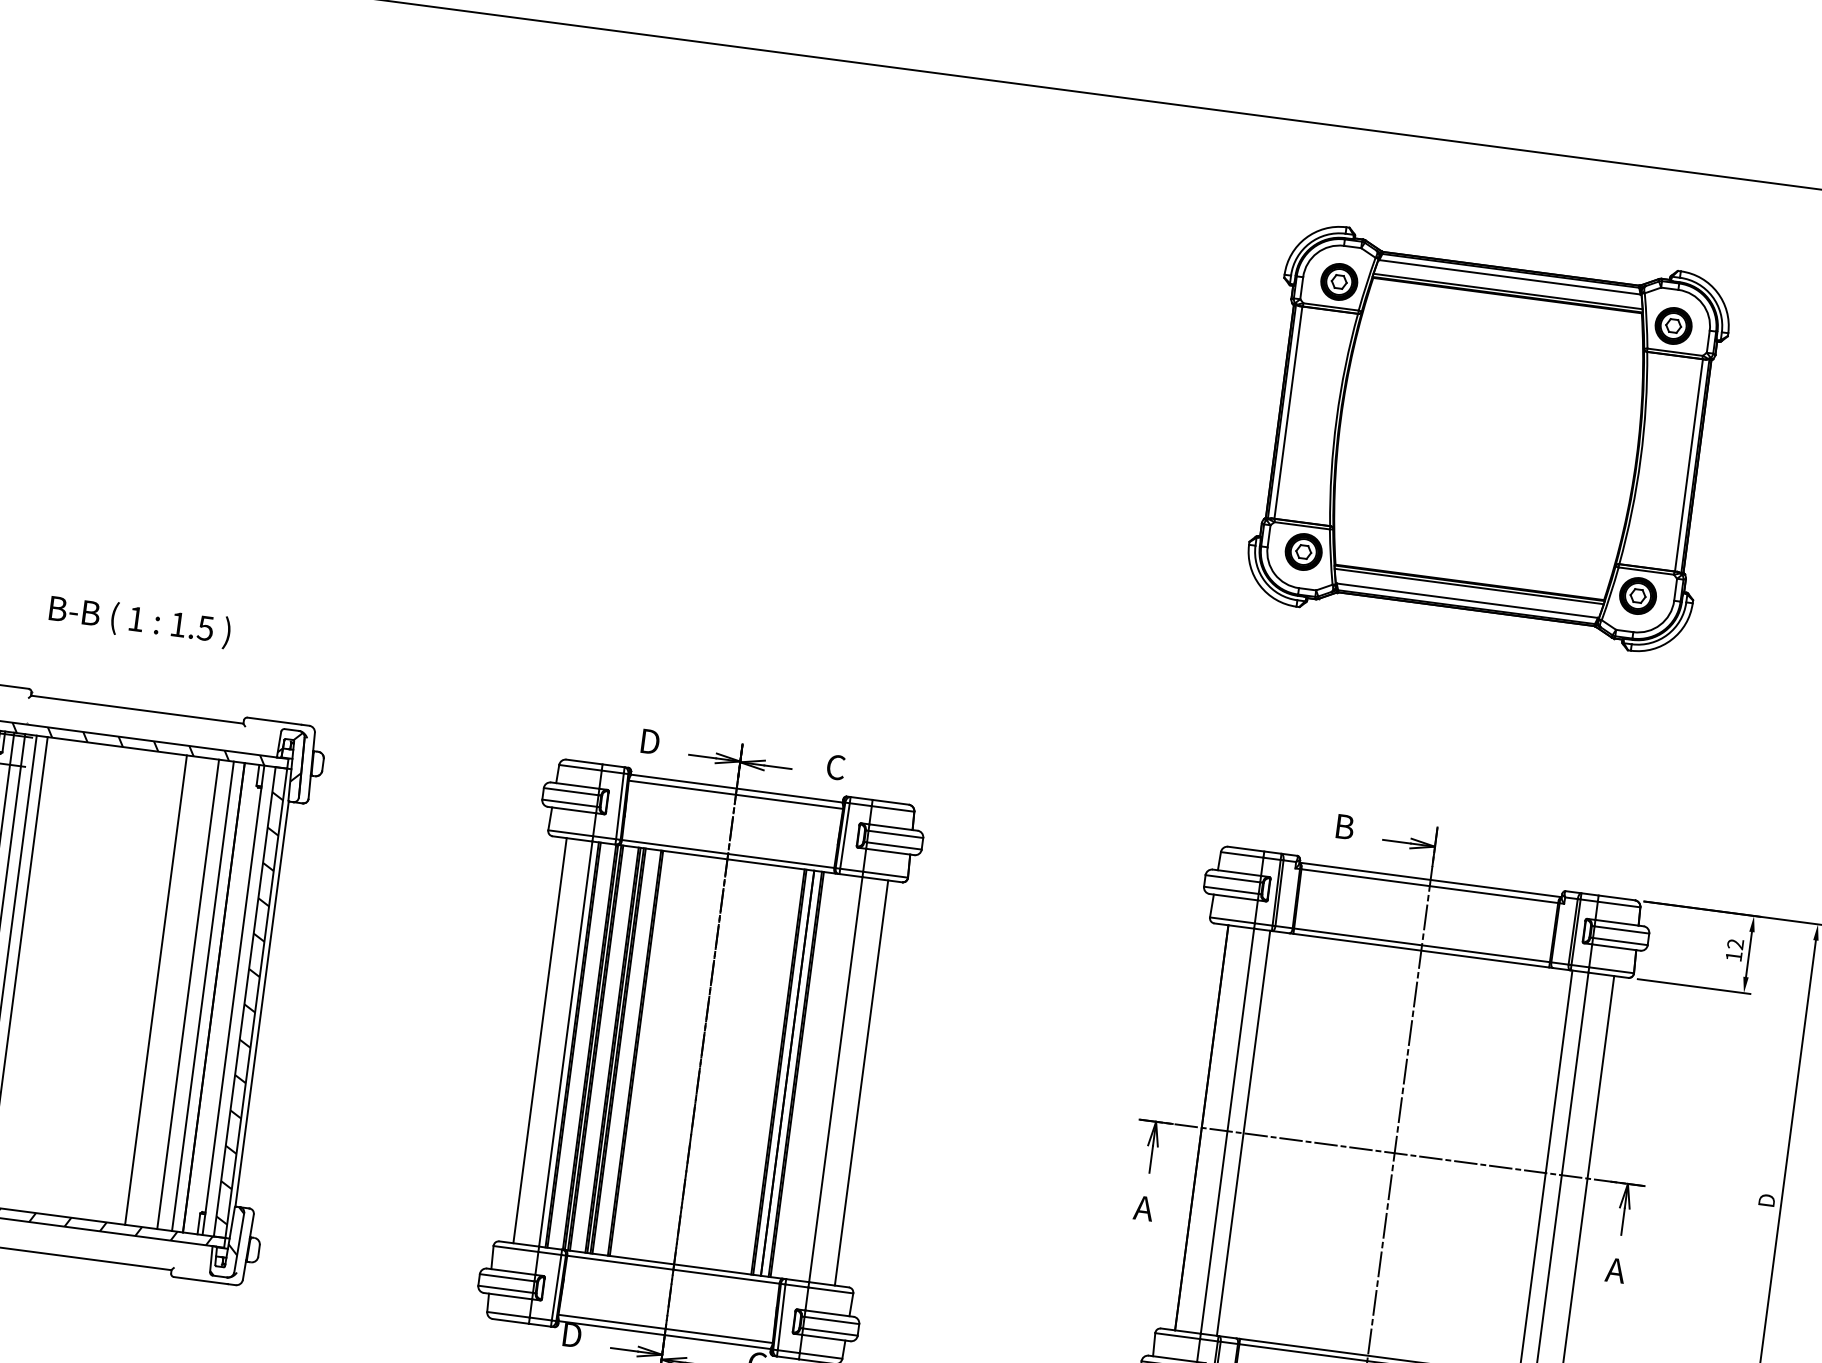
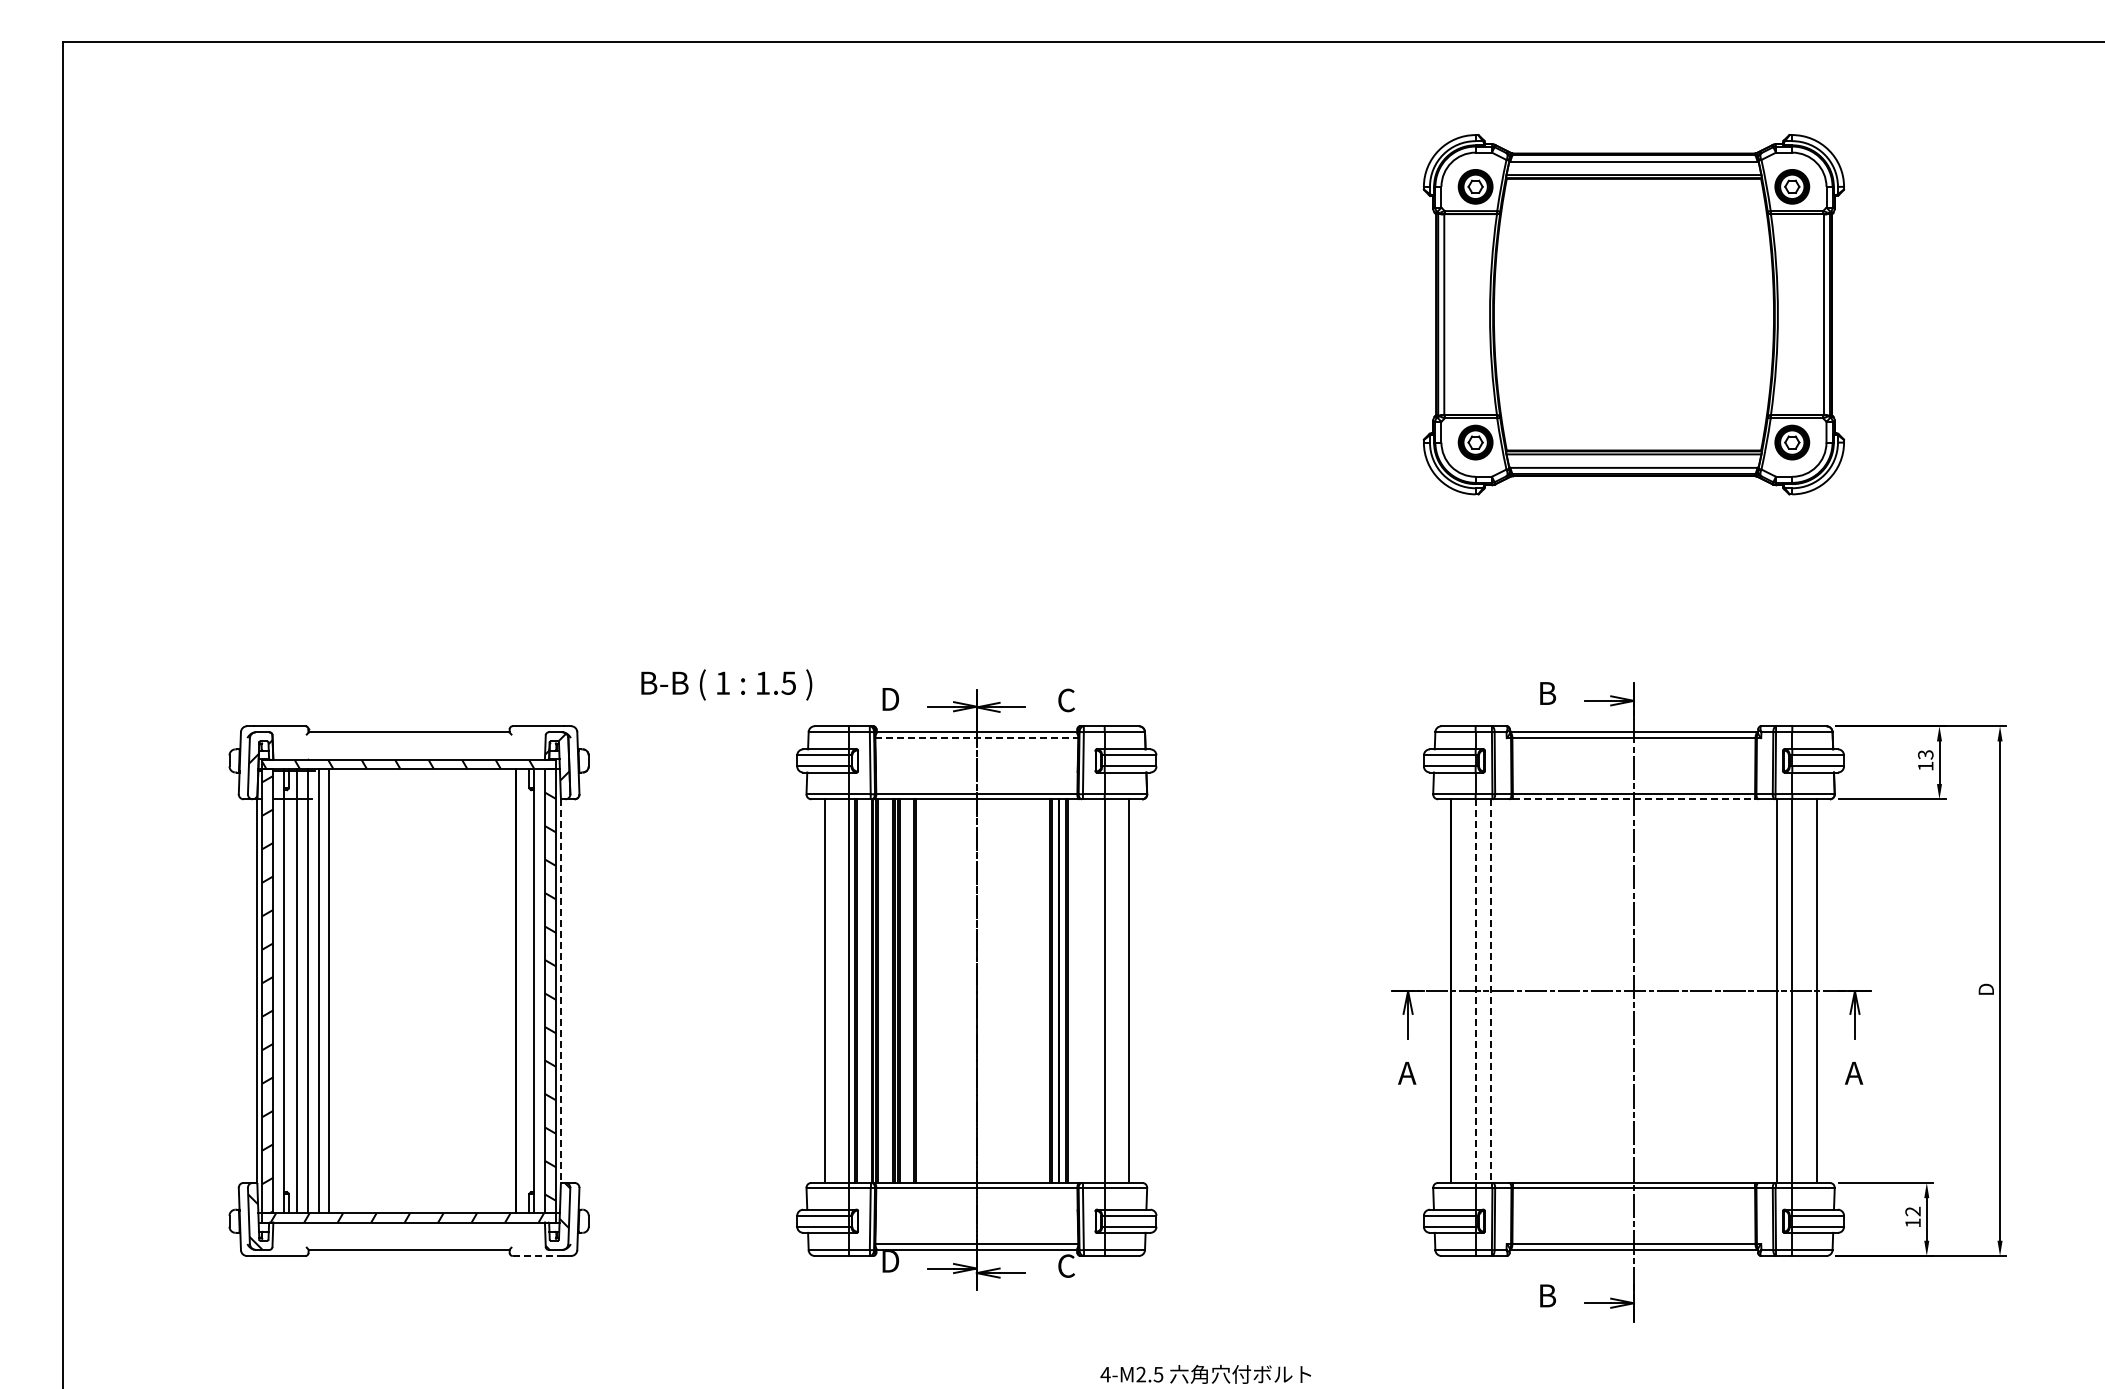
text: (139, 621) -> (726, 684), moved
line: (736, 795) -> (977, 738), solid -> dashed
text: (1735, 943) -> (1925, 754), 12 -> 13
line: (1421, 950) -> (1634, 799), solid -> dashed
line: (155, 989) -> (460, 990), removed
line: (188, 993) -> (491, 990), removed
line: (203, 995) -> (505, 990), removed
line: (262, 1004) -> (561, 991), solid -> dashed
line: (1227, 1131) -> (1475, 991), solid -> dashed
line: (1243, 1133) -> (1490, 991), solid -> dashed
line: (201, 1281) -> (538, 1256), solid -> dashed

